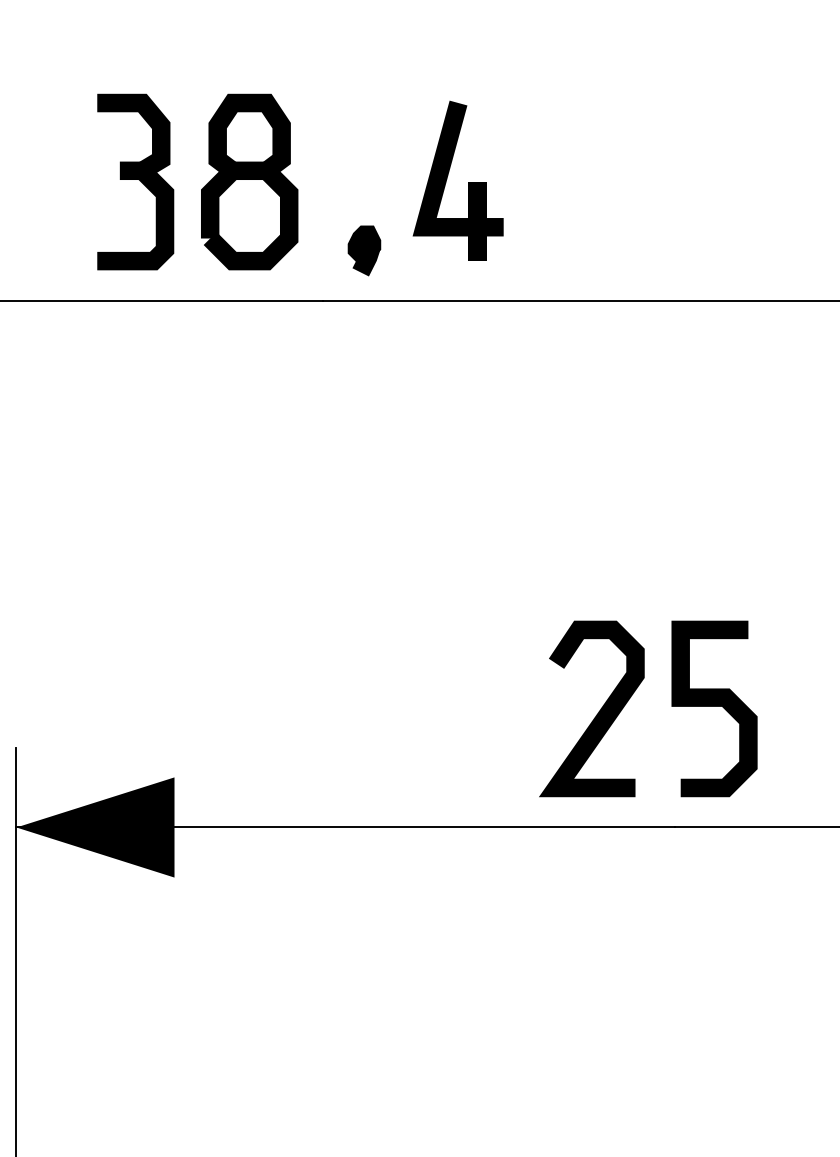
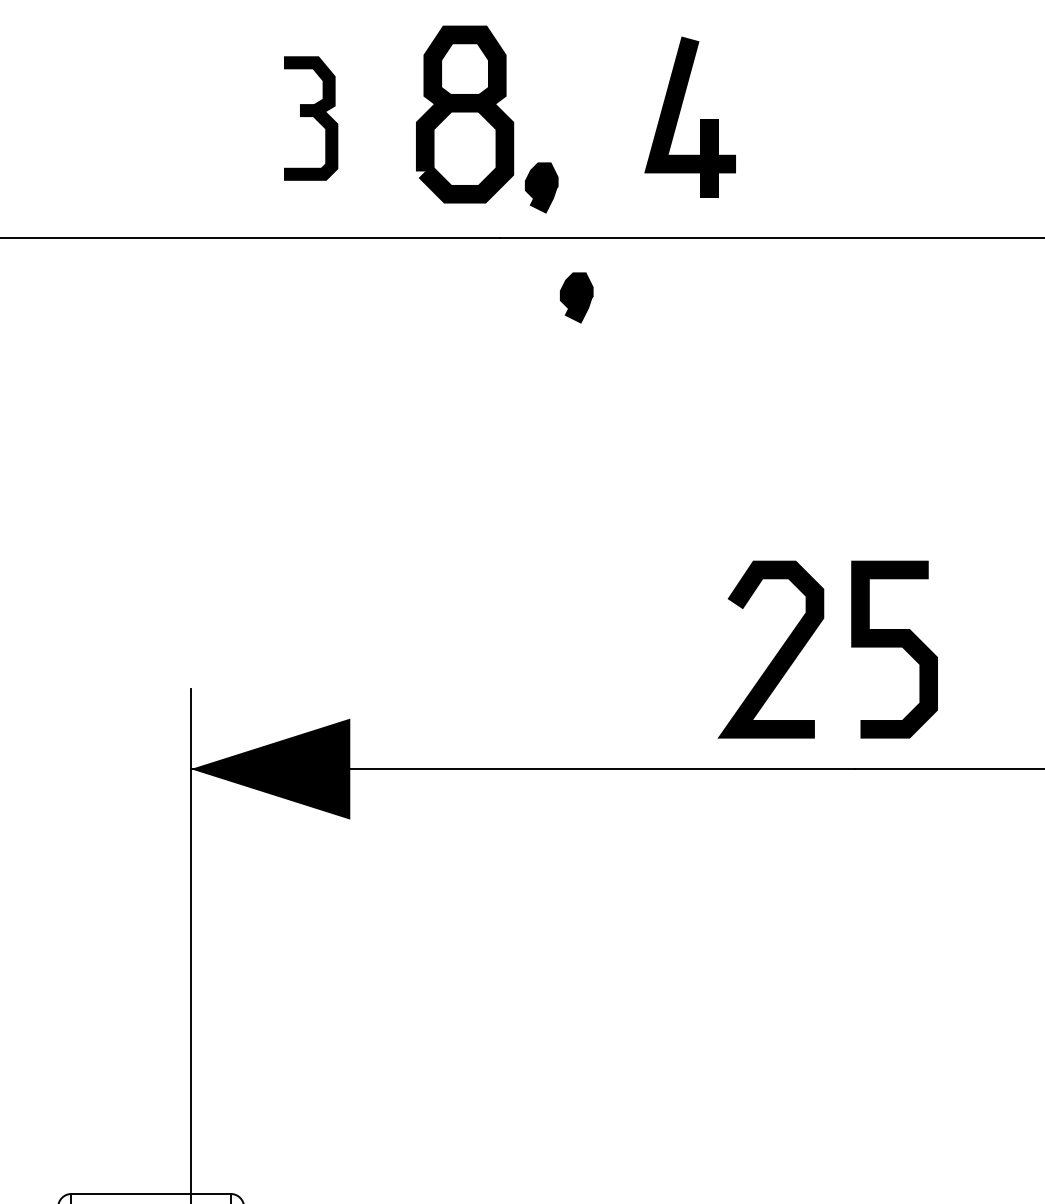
part: (448, 176) -> (680, 112), moved
part: (135, 181) -> (310, 118), size x0.7
part: (250, 181) -> (465, 114), moved
part: (398, 359) -> (576, 297), added

